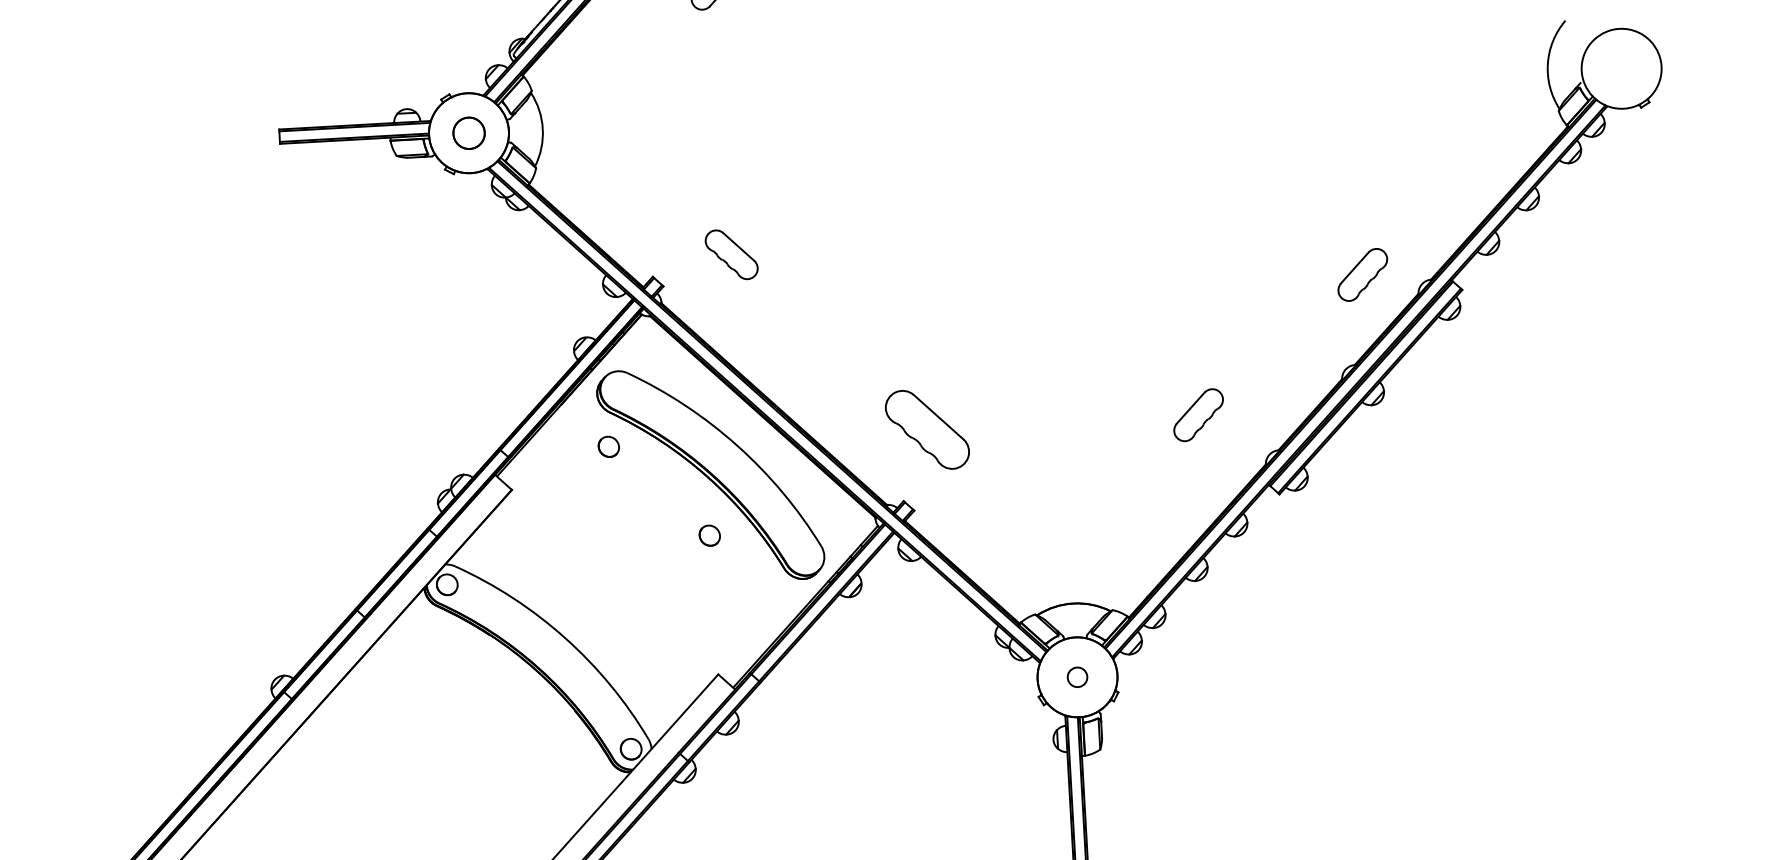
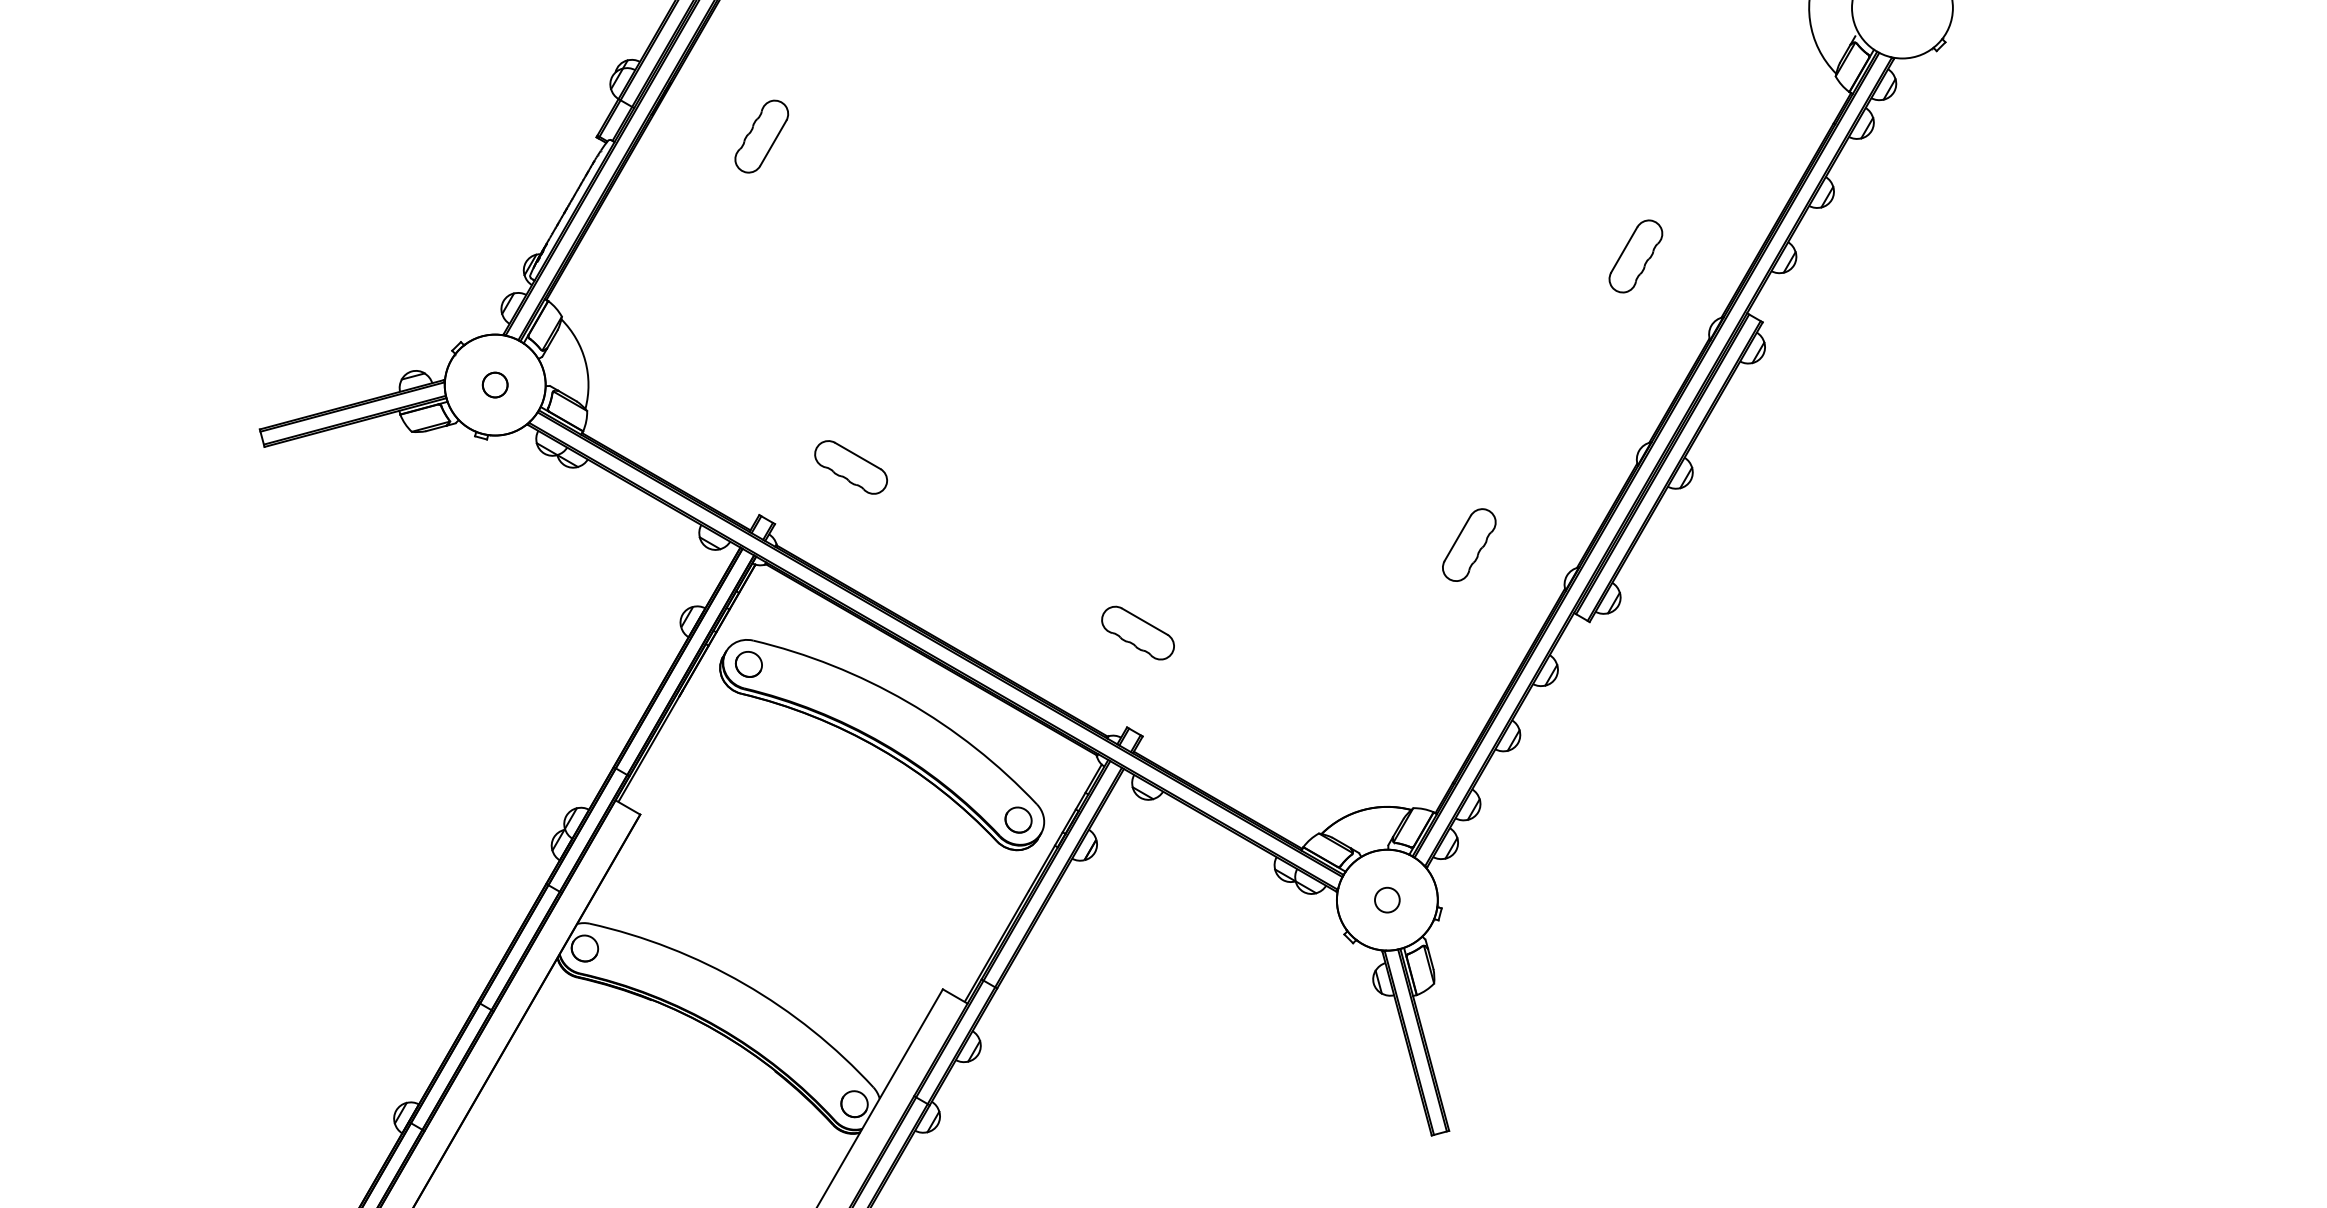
part: (468, 132) -> (494, 384), size x0.62
part: (1362, 274) -> (1635, 256), moved
part: (927, 429) -> (1137, 632), size x0.62
part: (608, 446) -> (748, 664), moved
part: (709, 535) -> (1018, 819), moved

